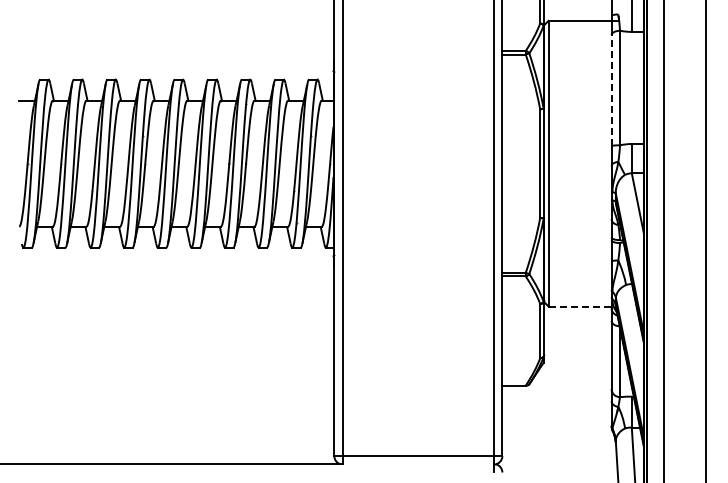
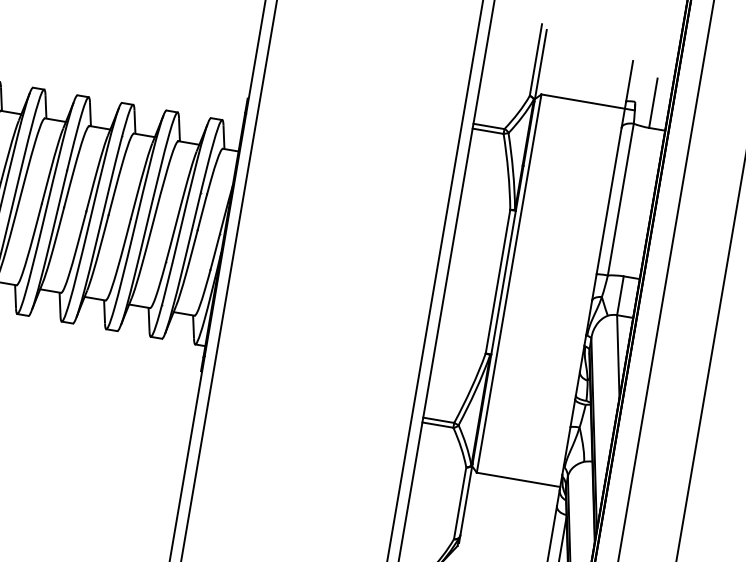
line: (611, 90) -> (608, 200), dashed -> solid
line: (580, 306) -> (519, 479), dashed -> solid

